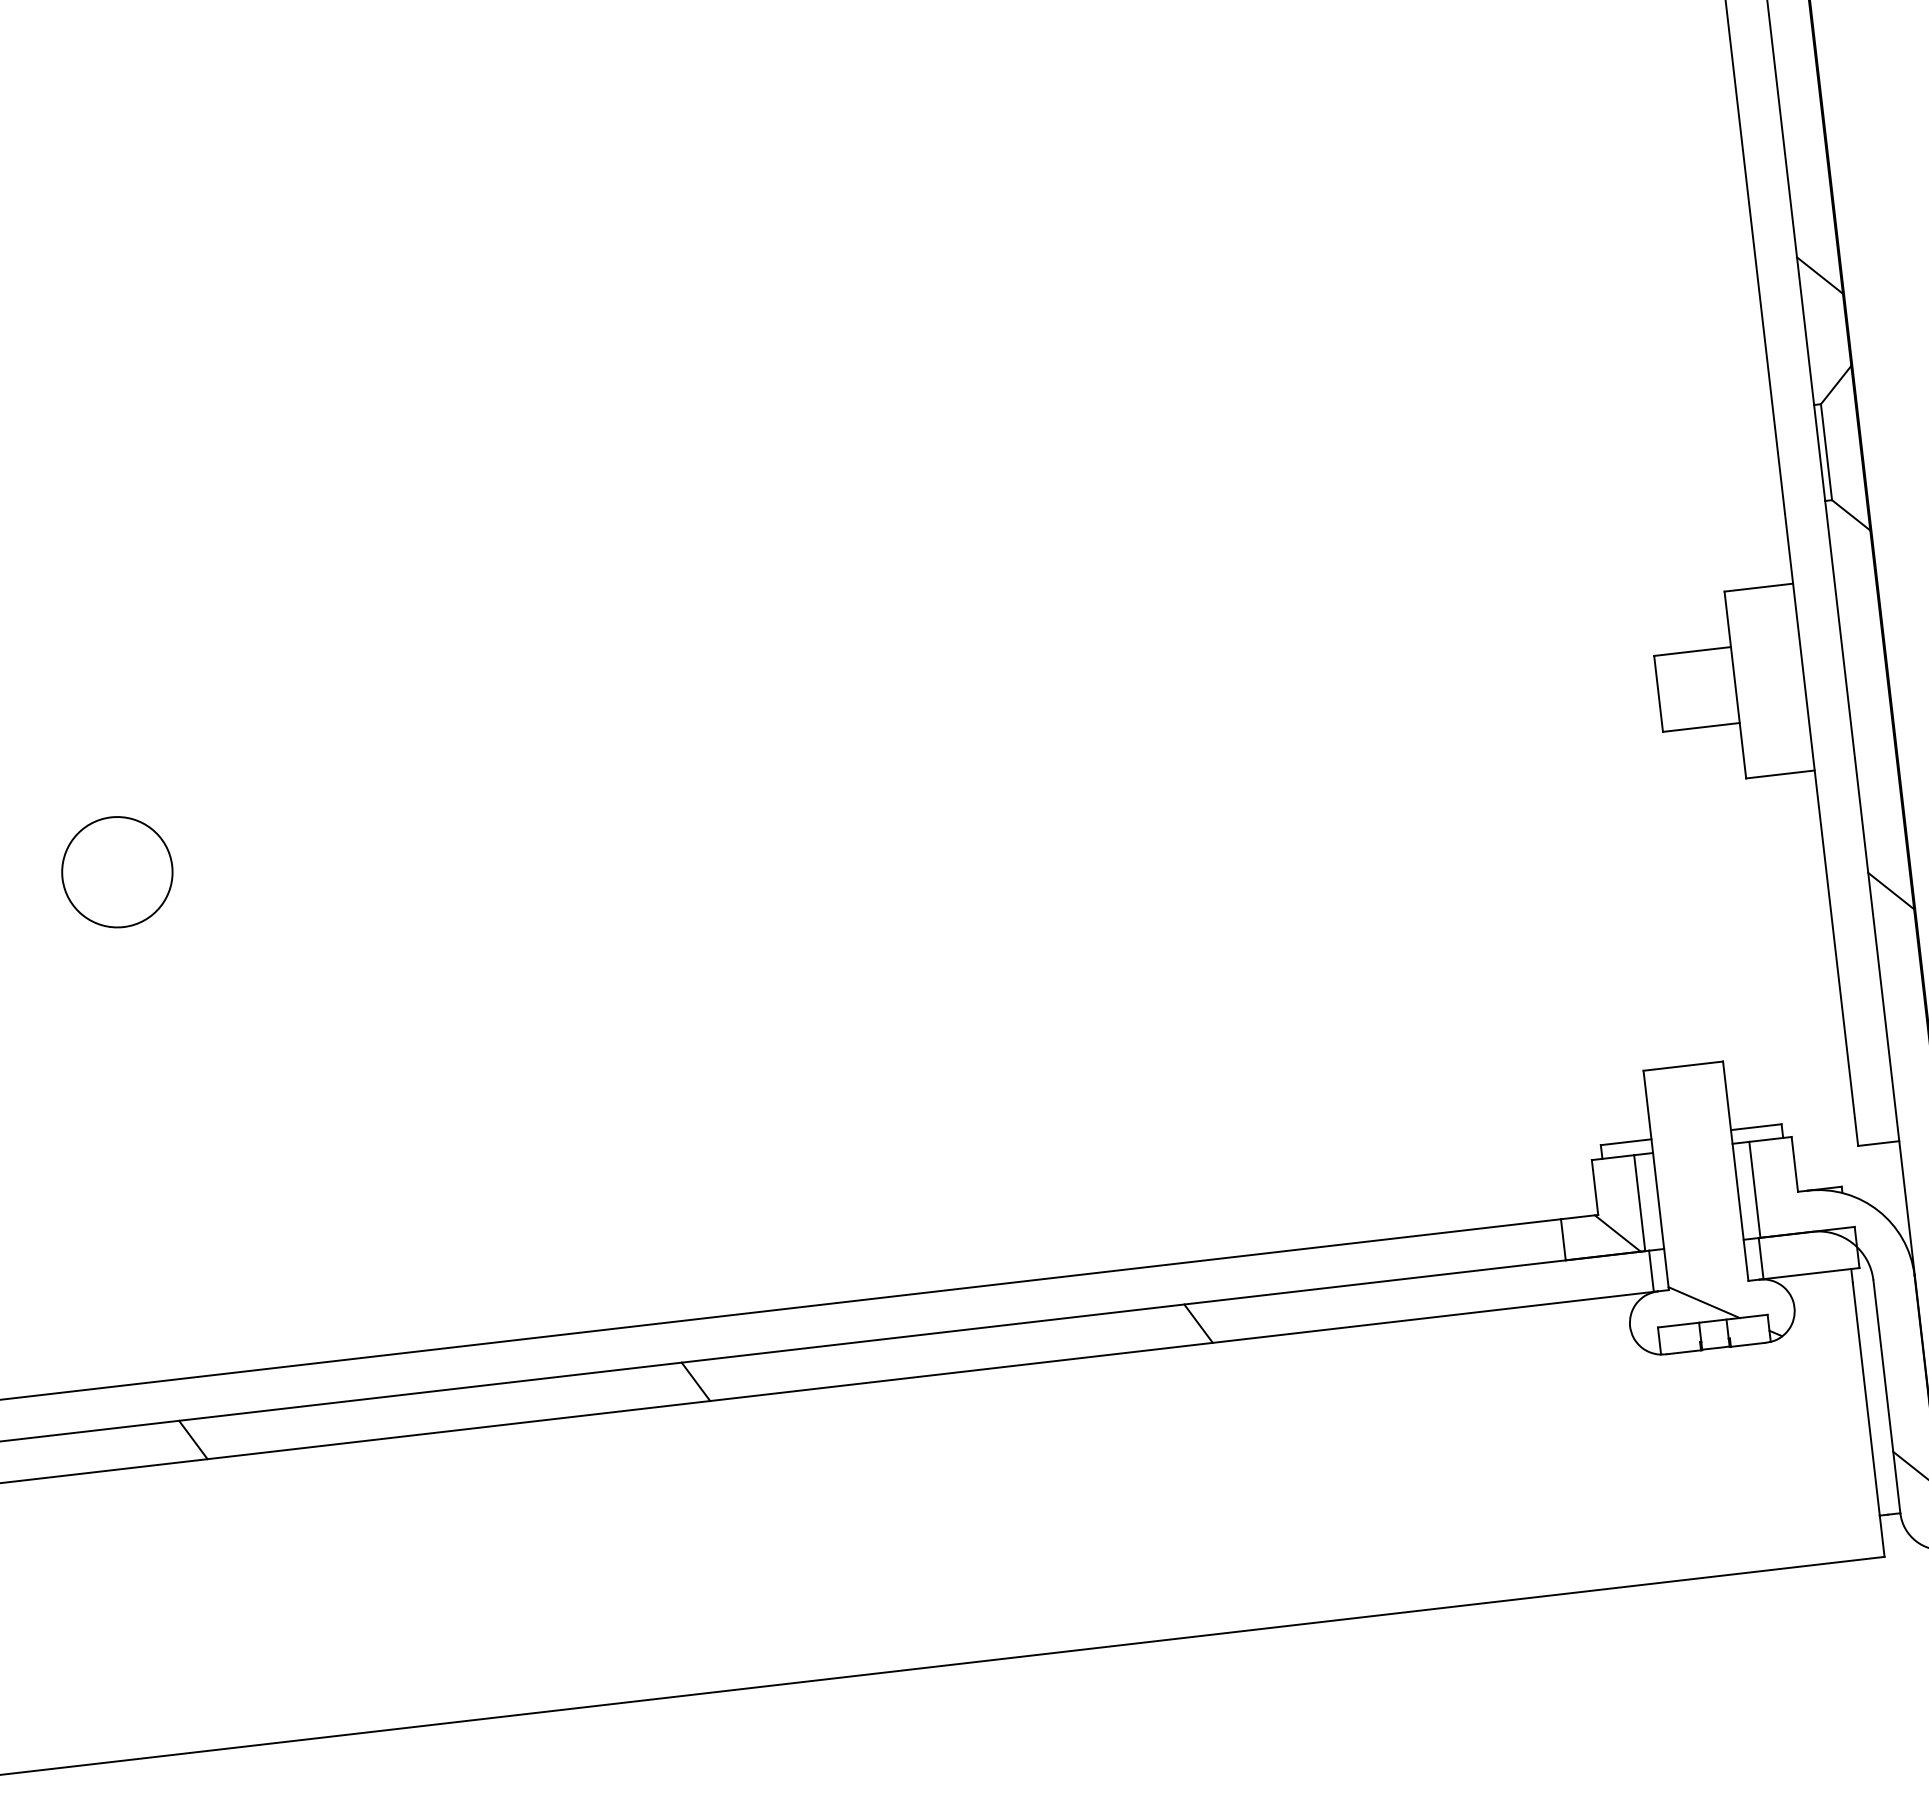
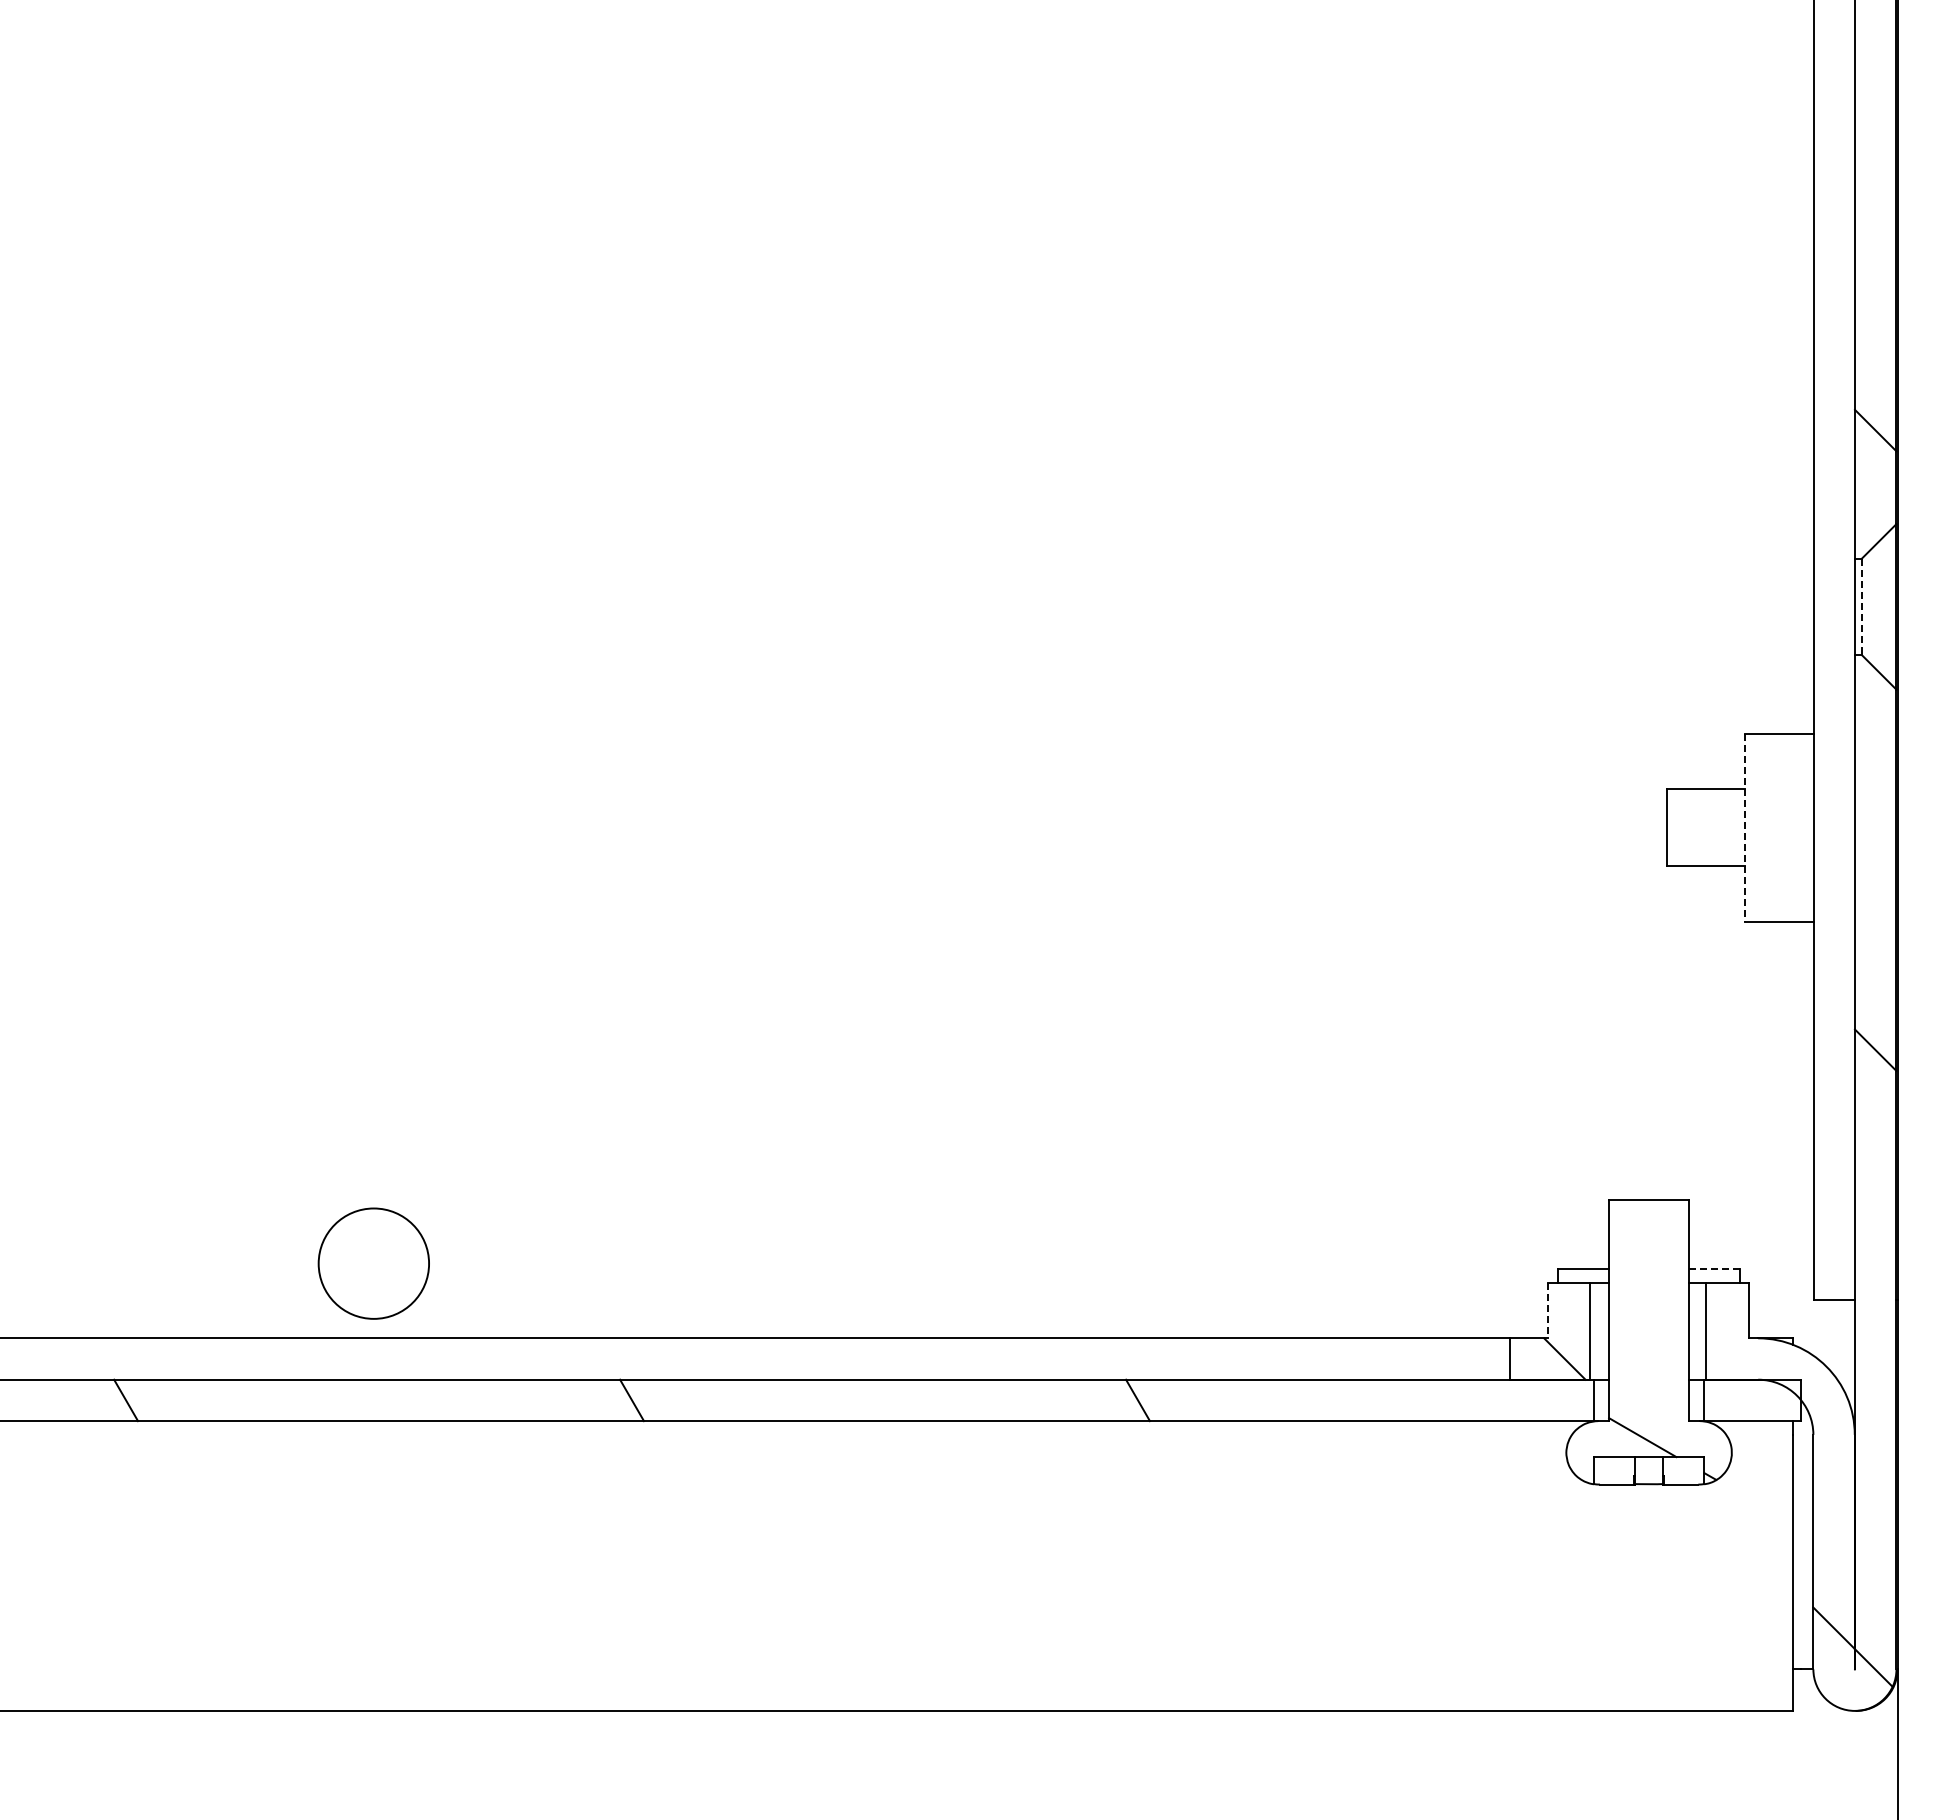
line: (1826, 452) -> (1861, 607), solid -> dashed
line: (1735, 685) -> (1744, 828), solid -> dashed
circle: (116, 872) -> (373, 1263), moved
line: (1756, 1127) -> (1714, 1269), solid -> dashed
line: (1595, 1187) -> (1547, 1310), solid -> dashed

